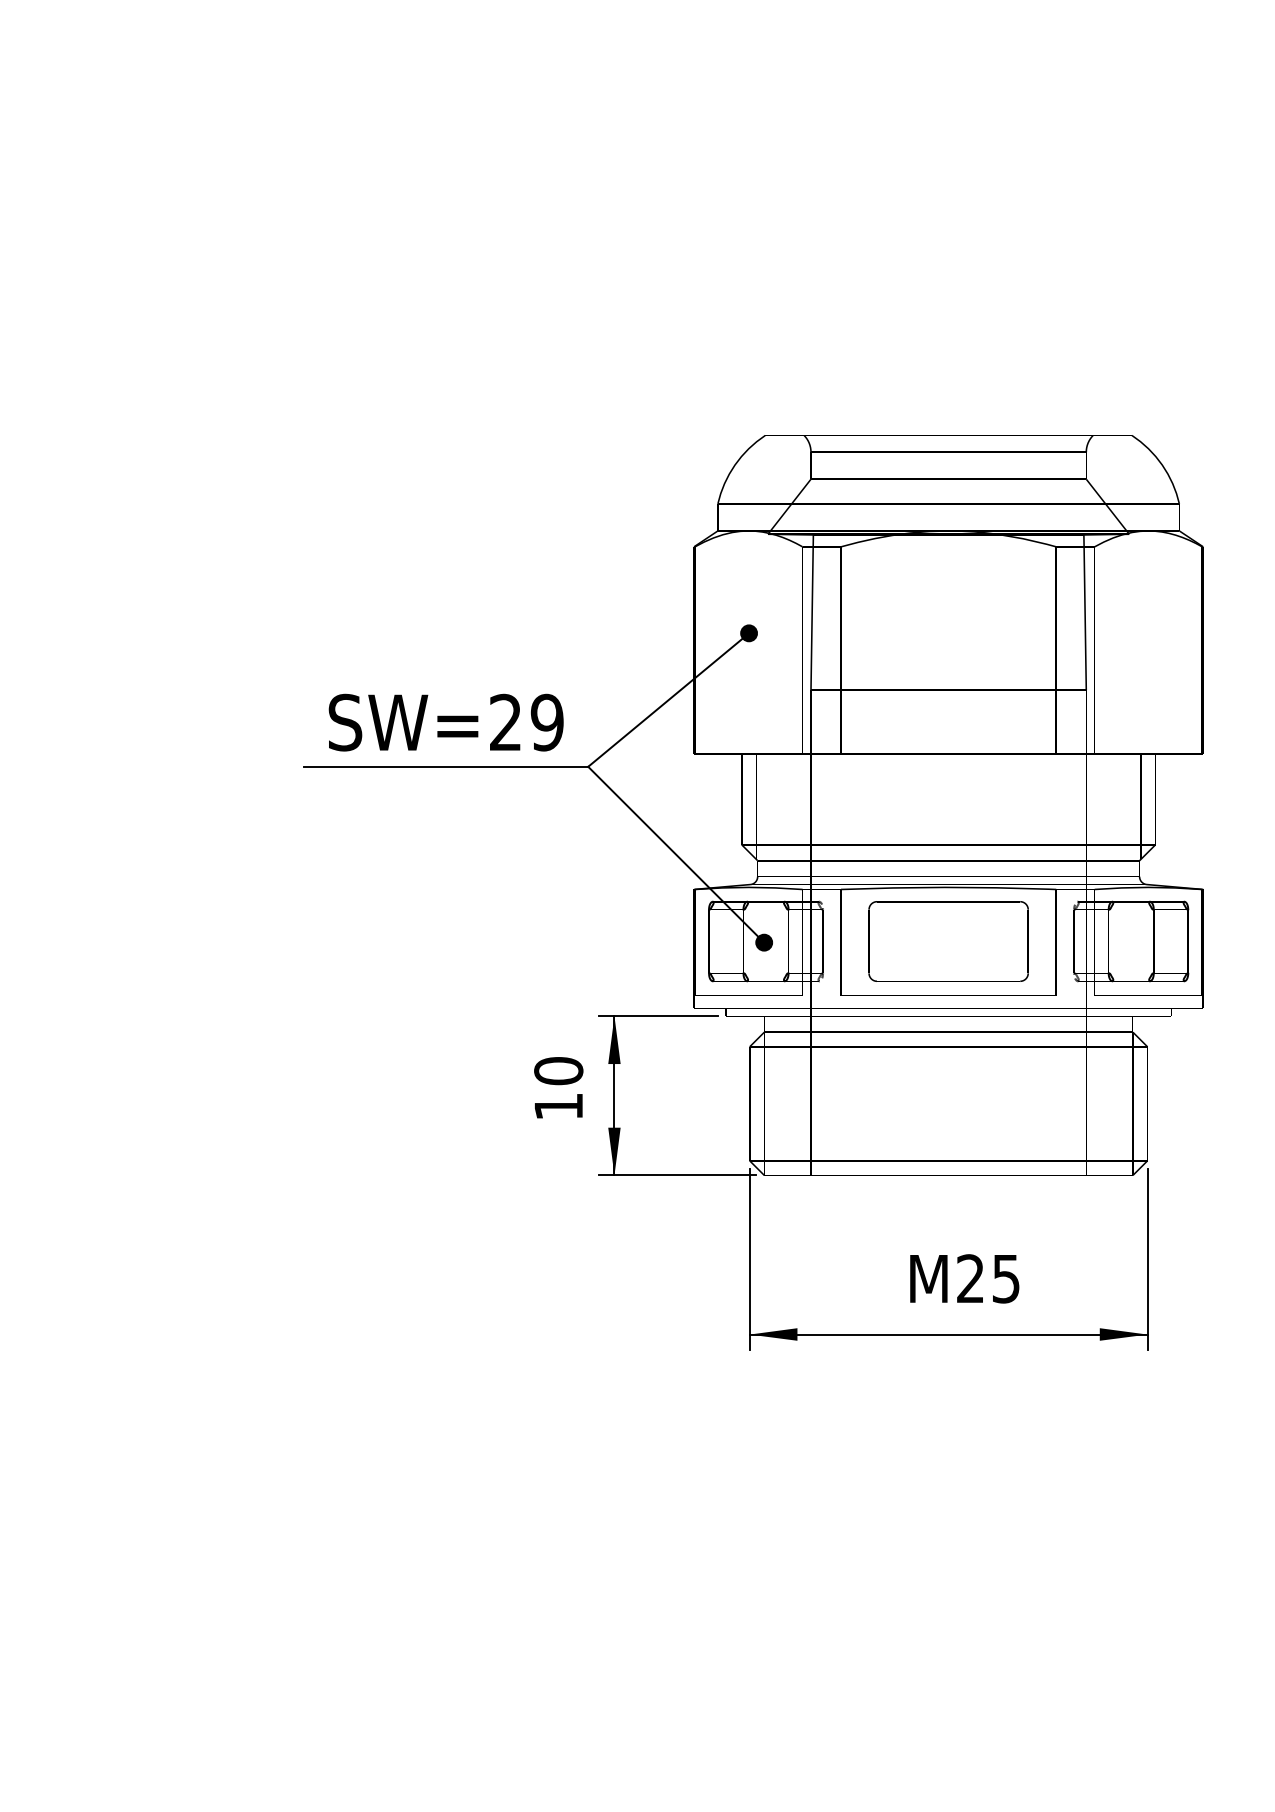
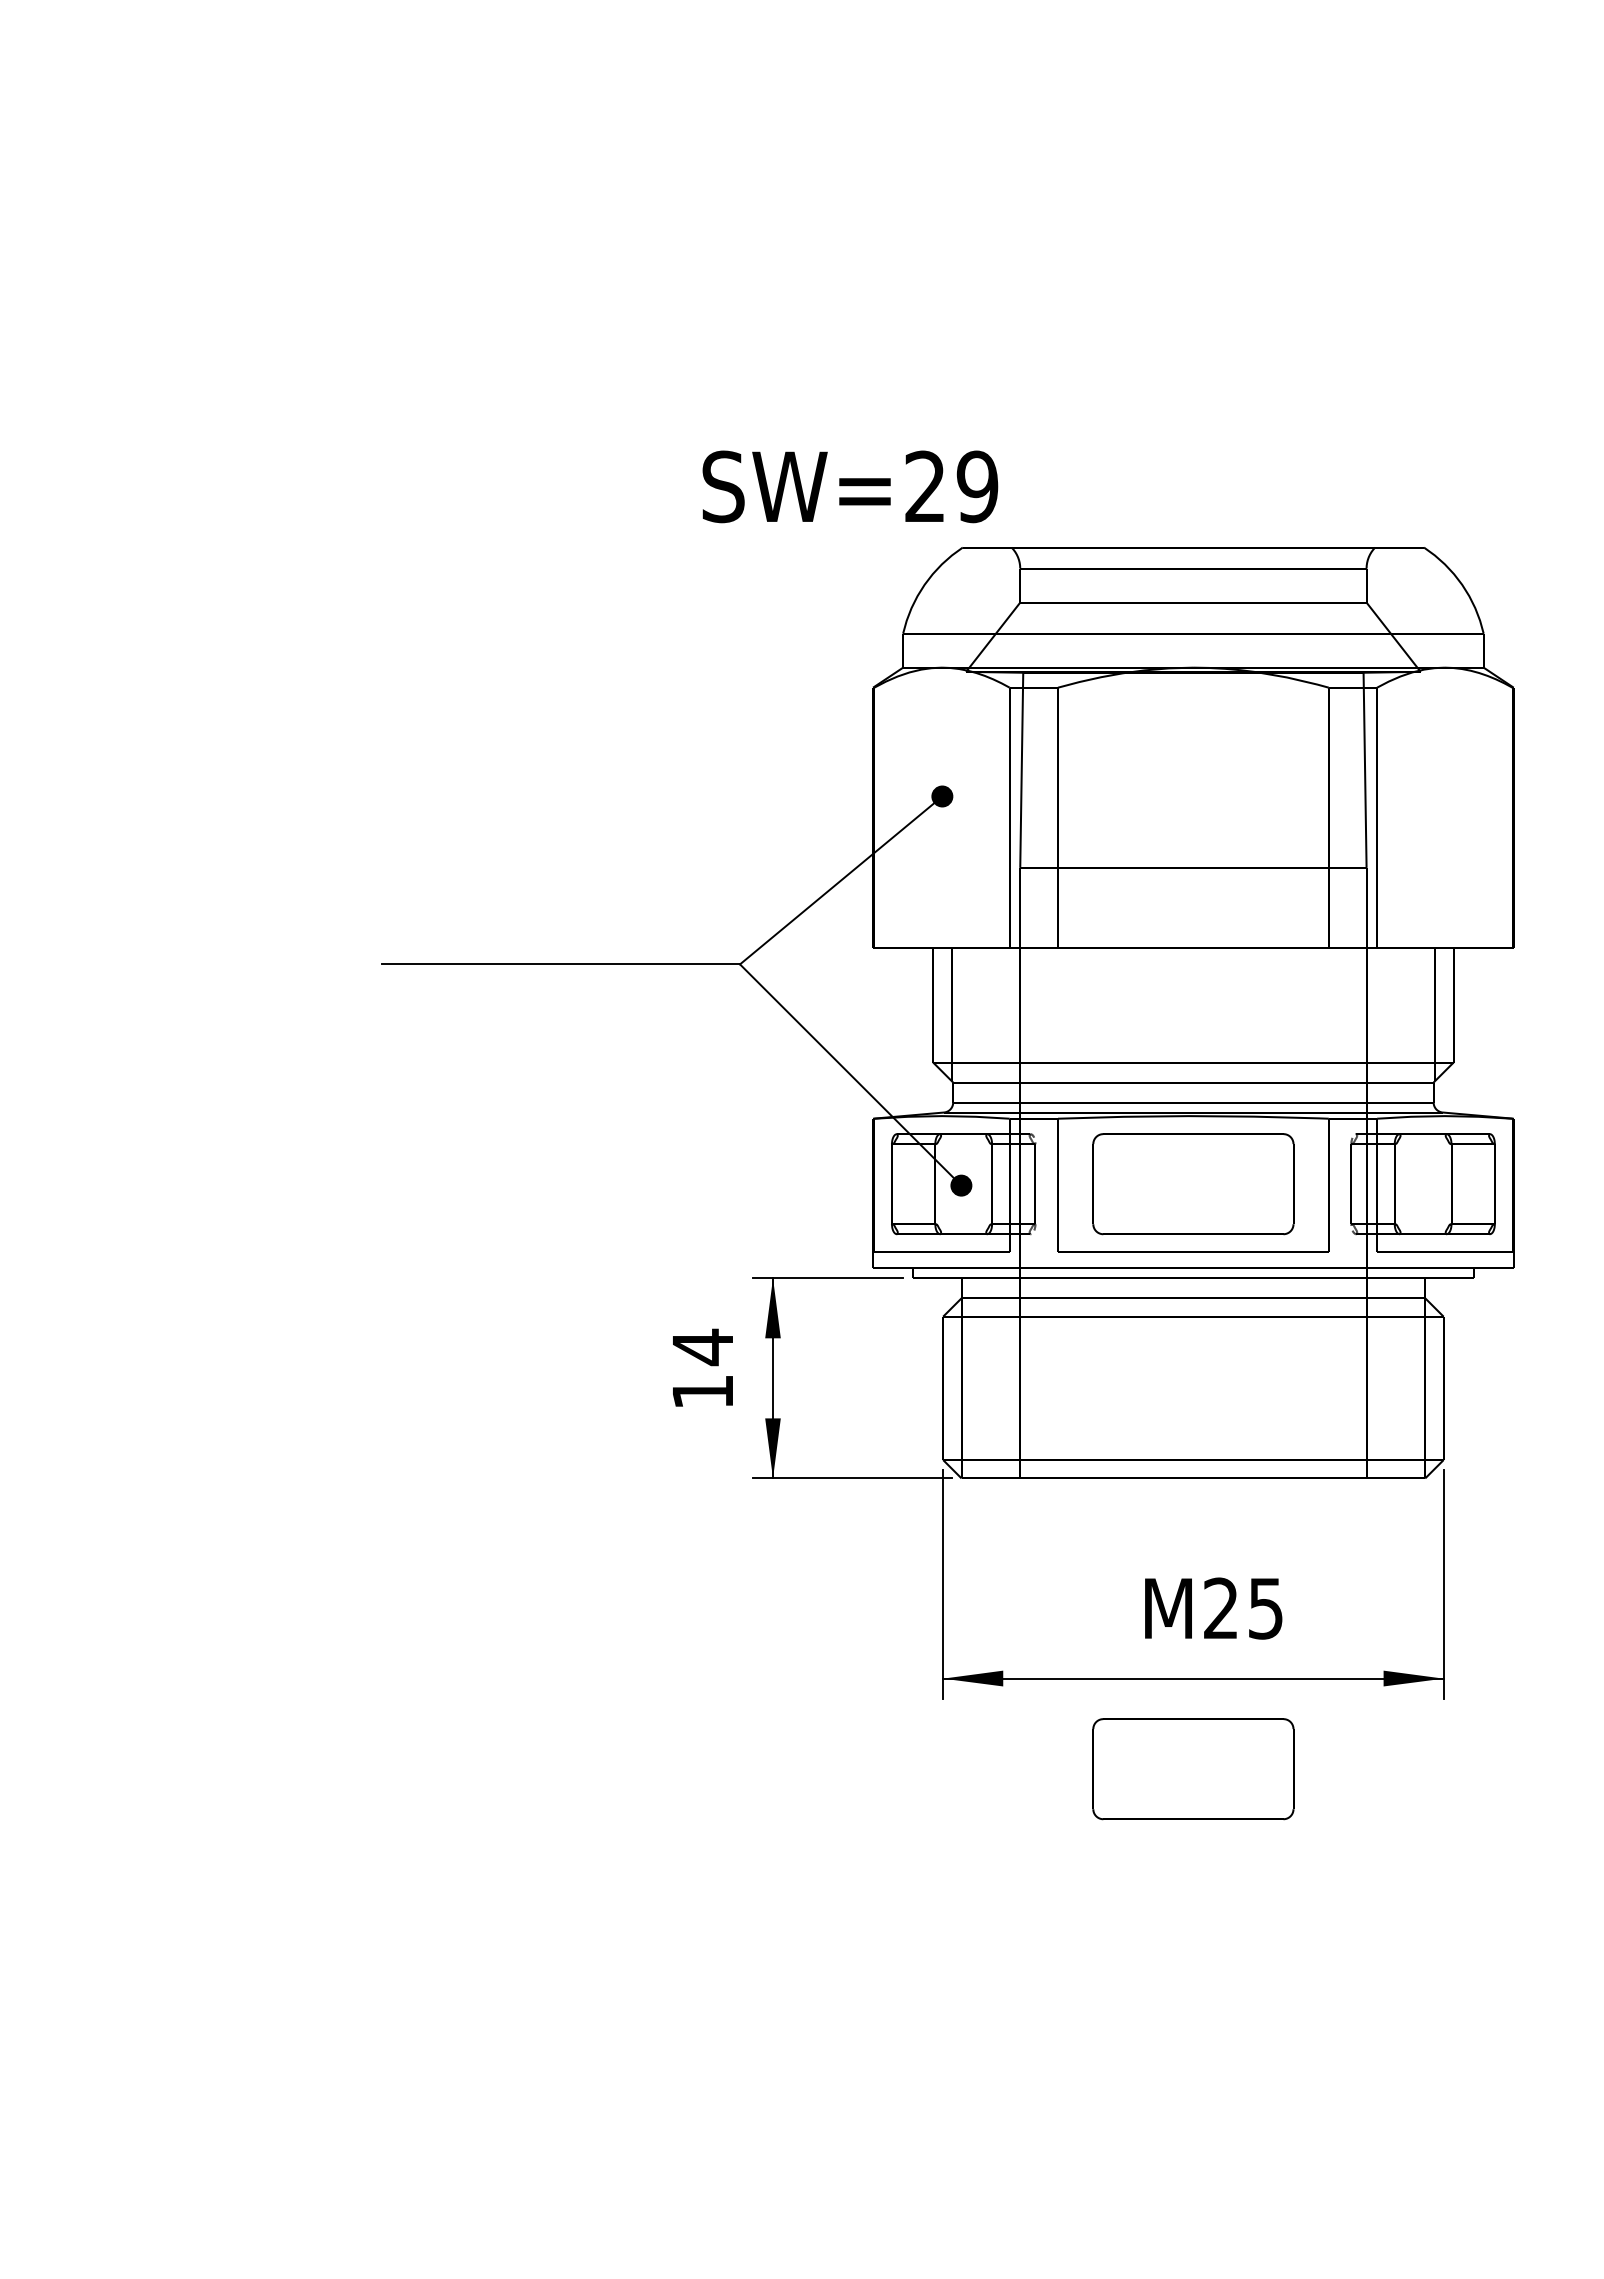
text: (446, 722) -> (850, 486), moved
text: (558, 1071) -> (702, 1347), 10 -> 14
part: (948, 1406) -> (1193, 1769), added

